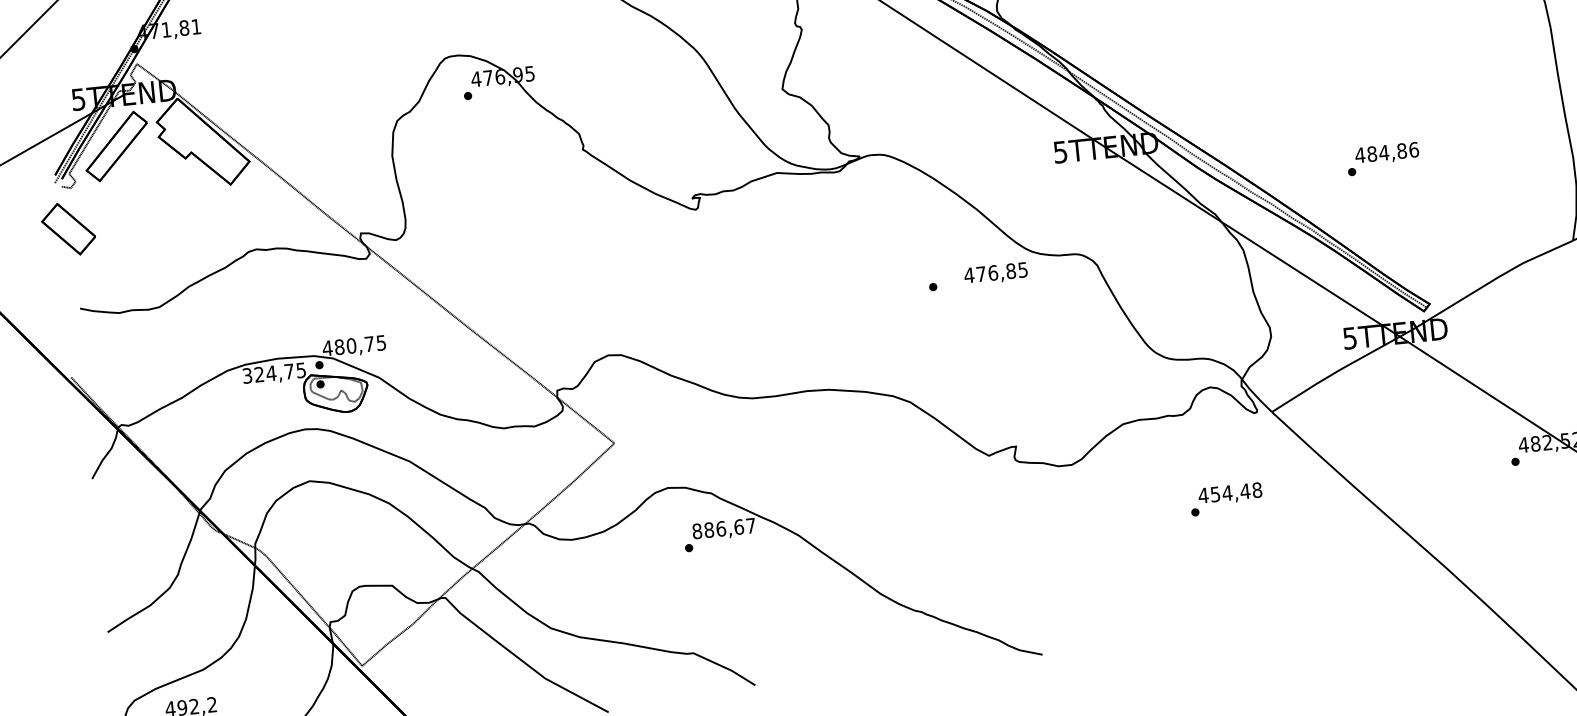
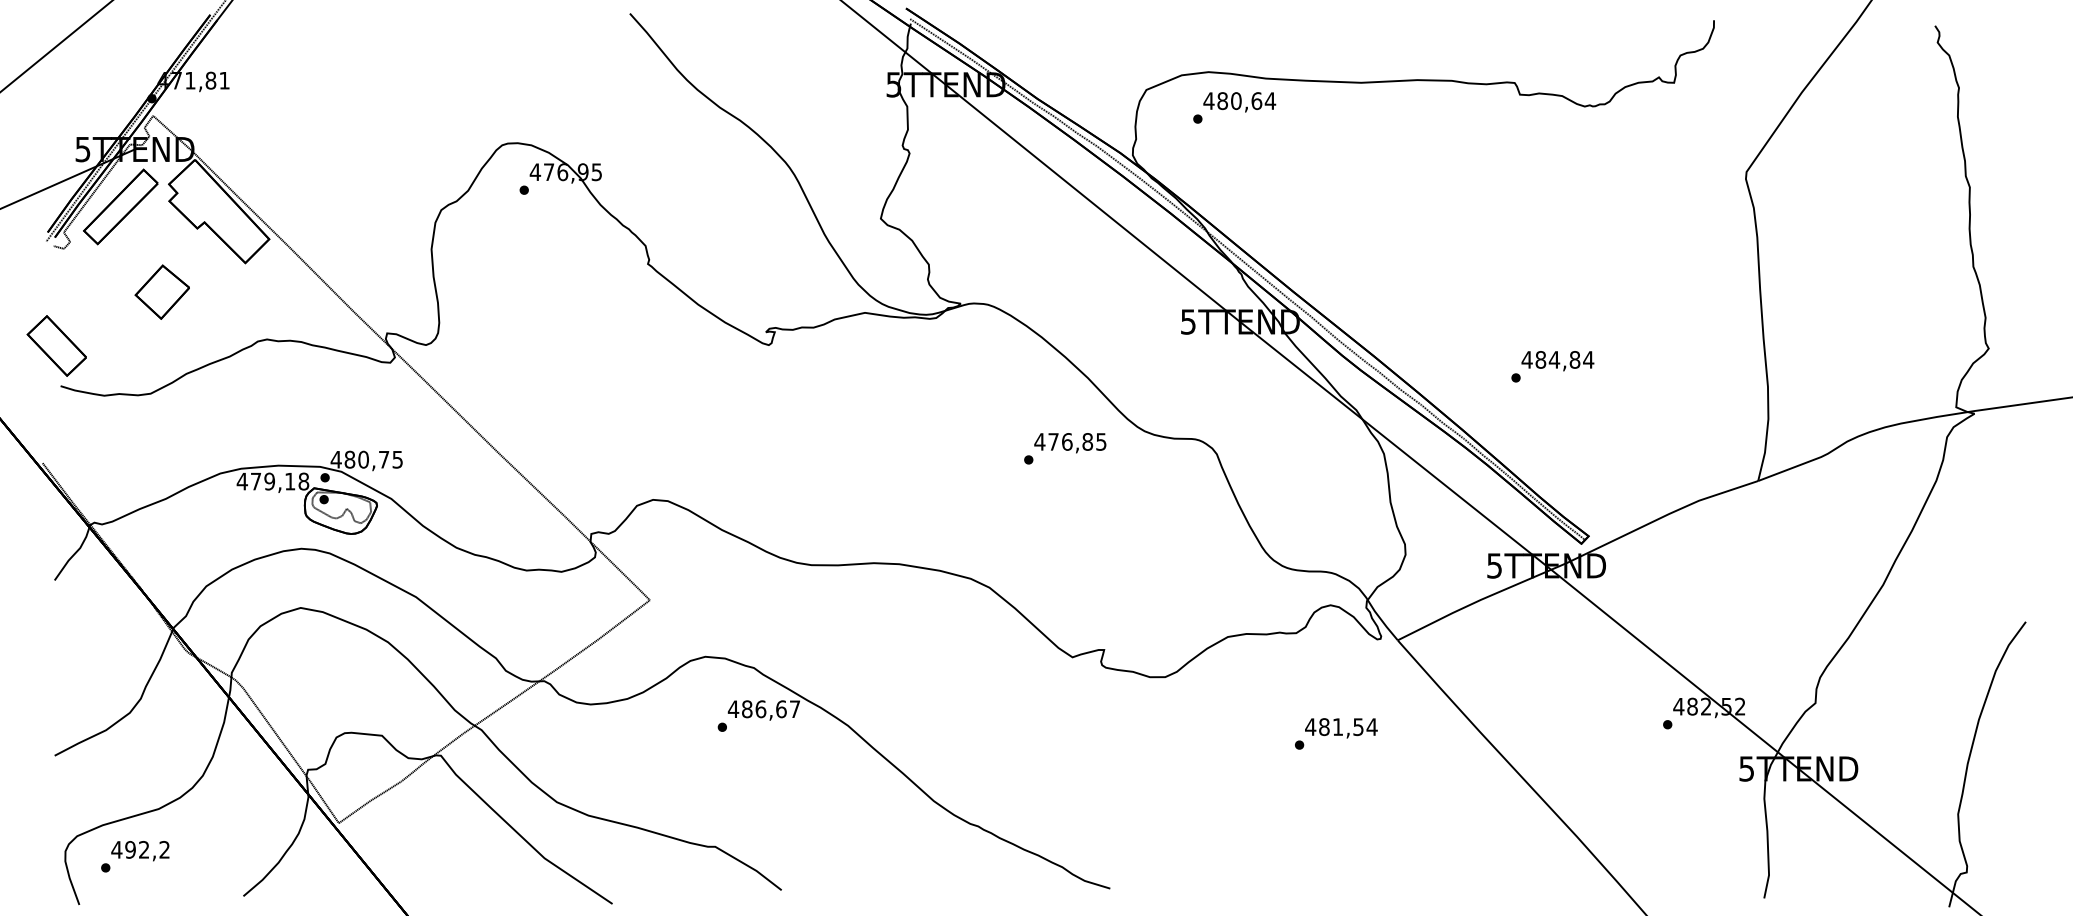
text: (1413, 149) -> (1588, 359), 484,86 -> 484,84
part: (159, 216) -> (161, 291), added
part: (68, 228) -> (56, 345), moved
text: (996, 274) -> (1070, 443), moved
text: (273, 373) -> (272, 481), 324,75 -> 479,18
text: (1236, 492) -> (1348, 727), 454,48 -> 481,54
text: (697, 531) -> (733, 709), 886,67 -> 486,67

